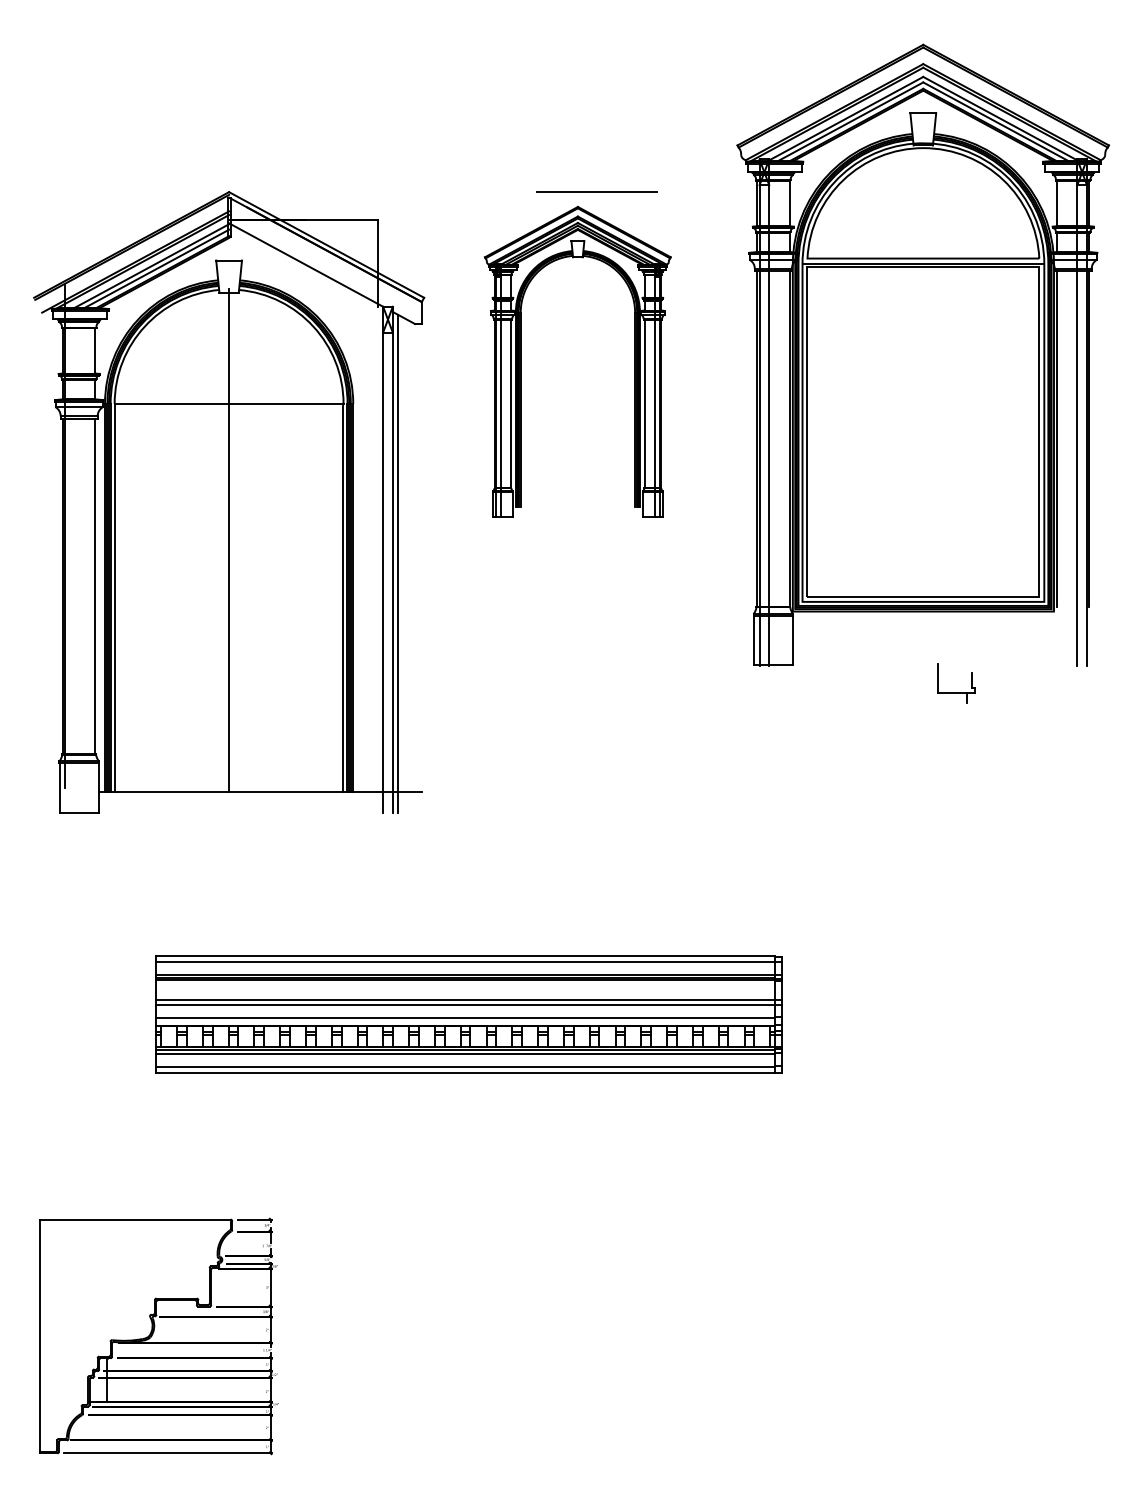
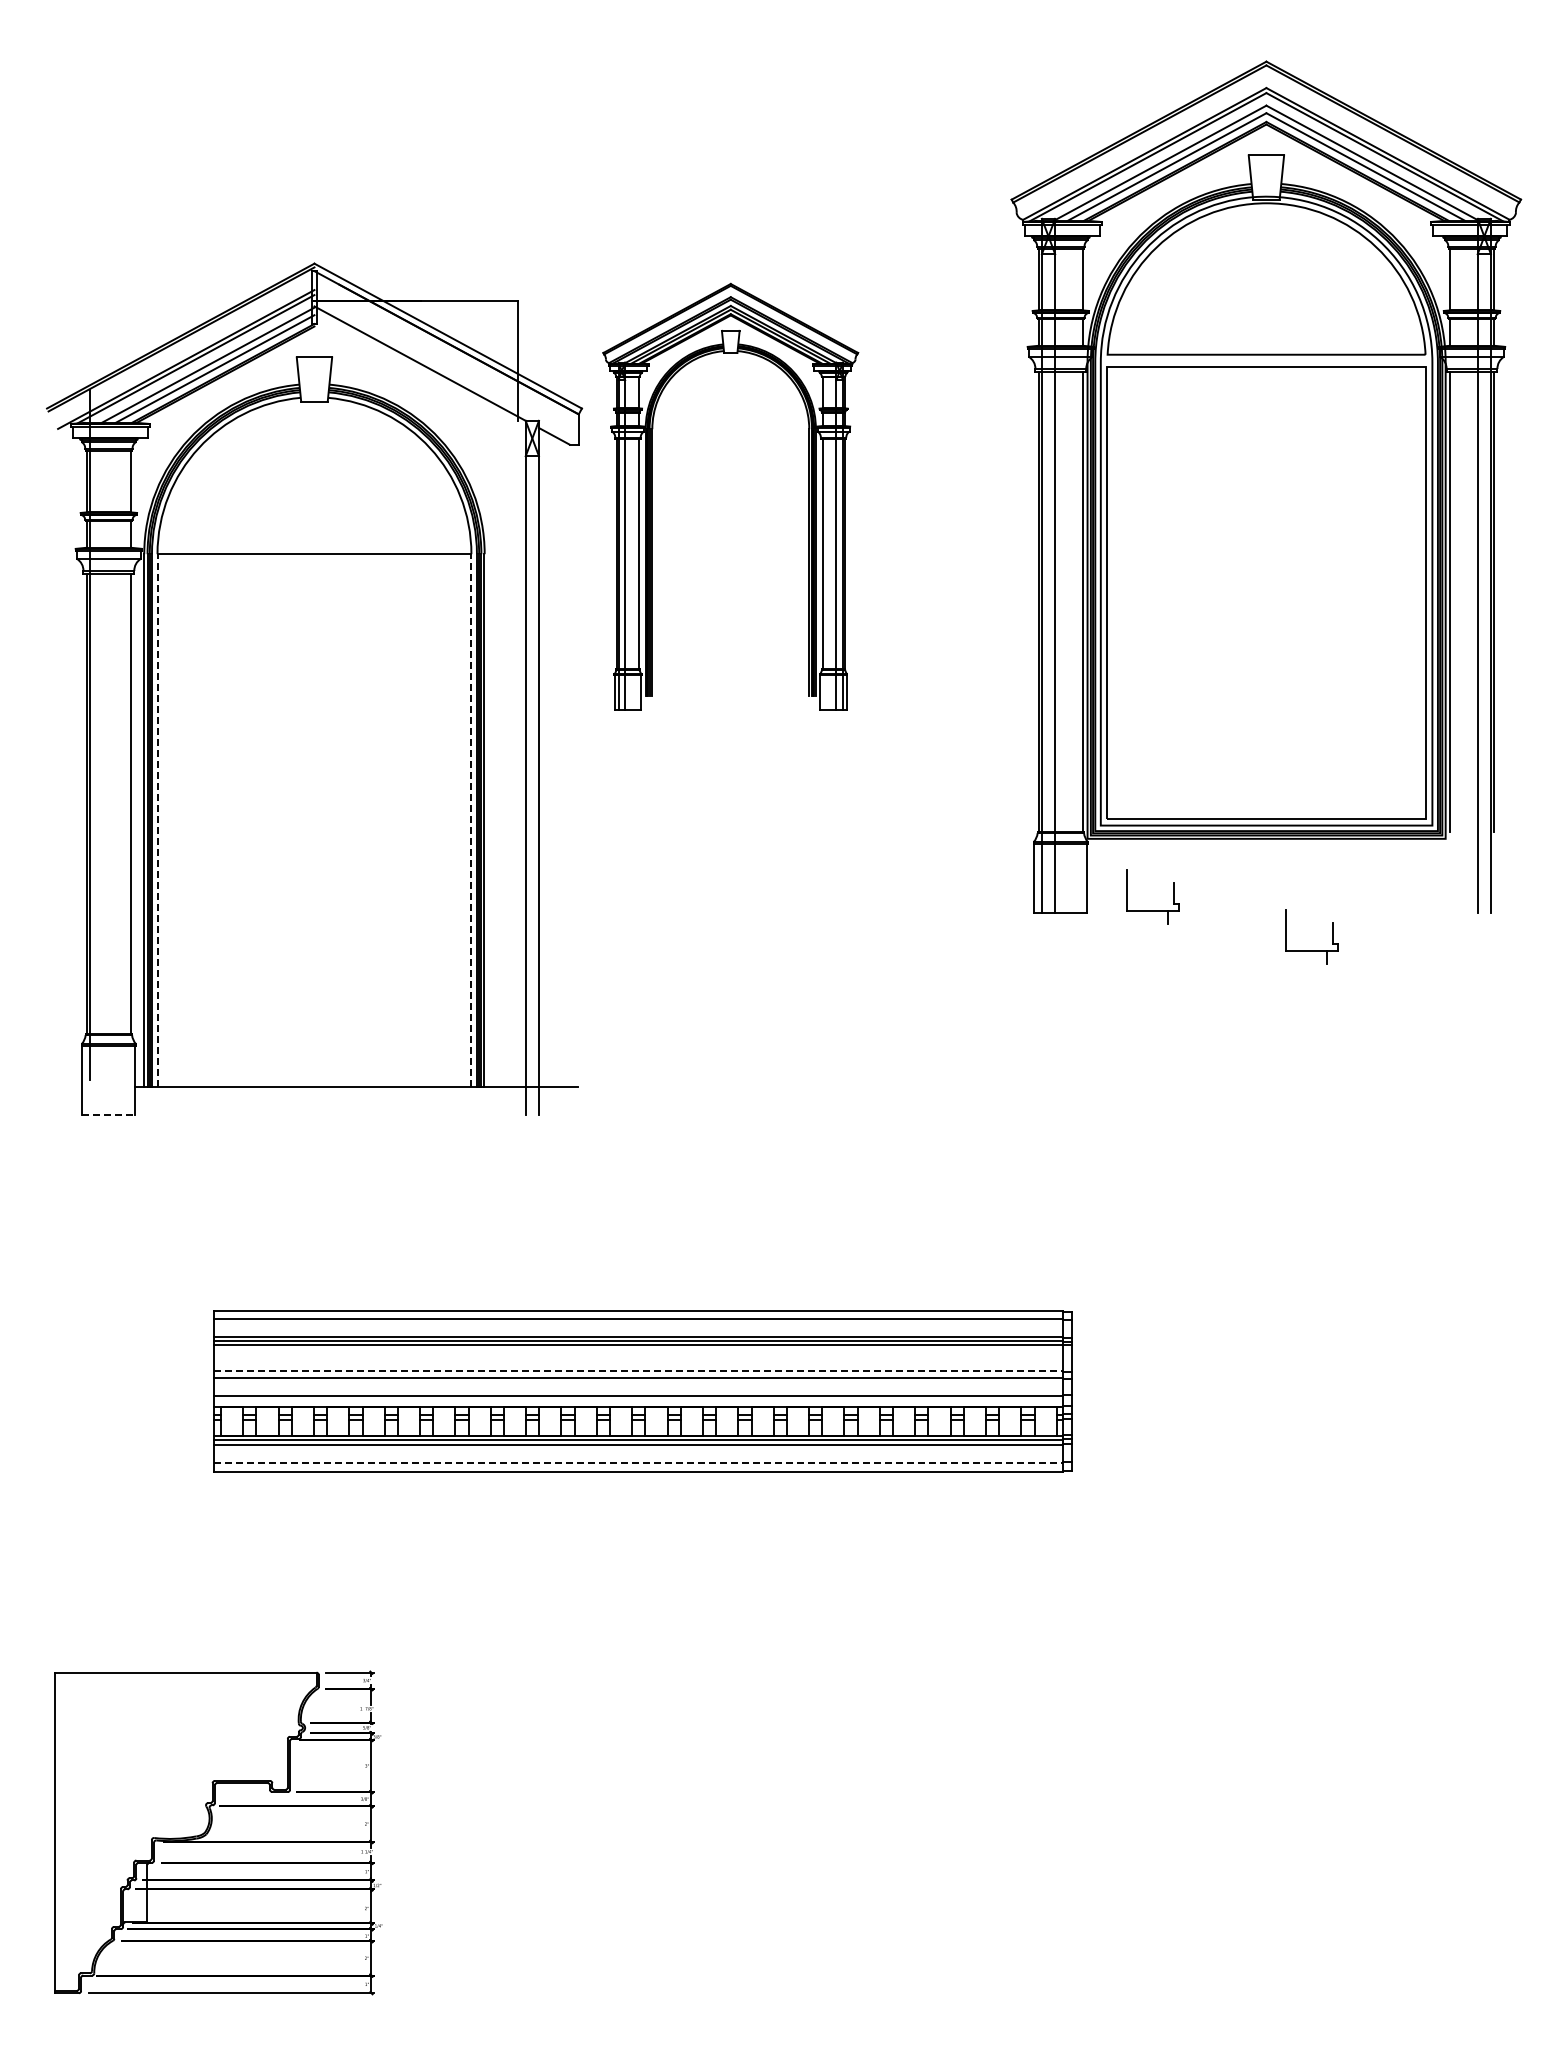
line: (596, 191) -> (818, 262), removed
line: (923, 264) -> (1266, 362), removed
part: (520, 361) -> (652, 496), moved
line: (229, 540) -> (314, 741), removed
line: (397, 563) -> (545, 772), removed
line: (114, 598) -> (157, 820), solid -> dashed
line: (343, 598) -> (471, 820), solid -> dashed
part: (840, 663) -> (1152, 910), added
line: (78, 812) -> (108, 1114), solid -> dashed
line: (466, 999) -> (639, 1371), solid -> dashed
line: (466, 1066) -> (639, 1462), solid -> dashed

